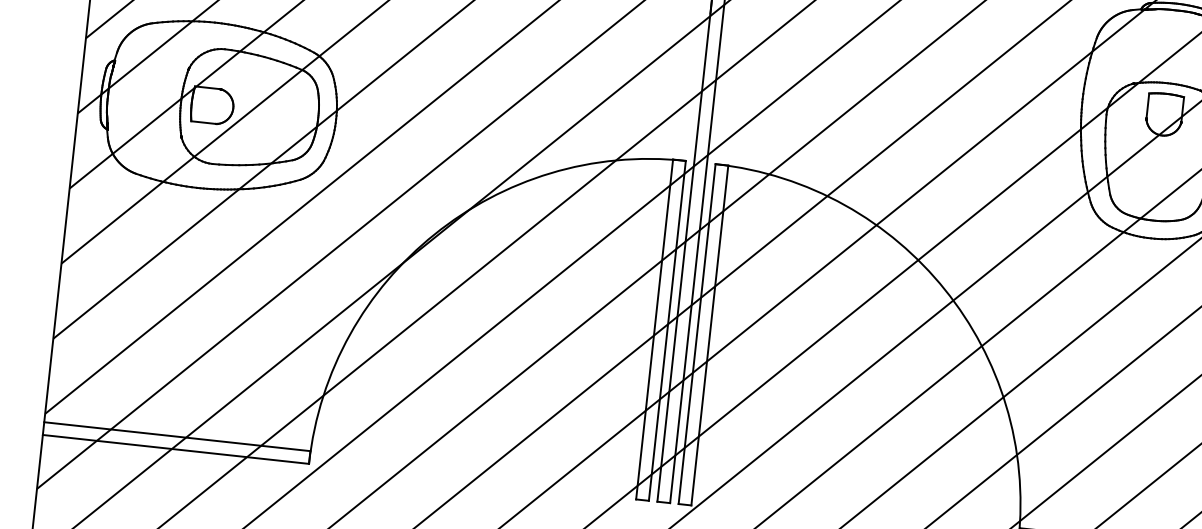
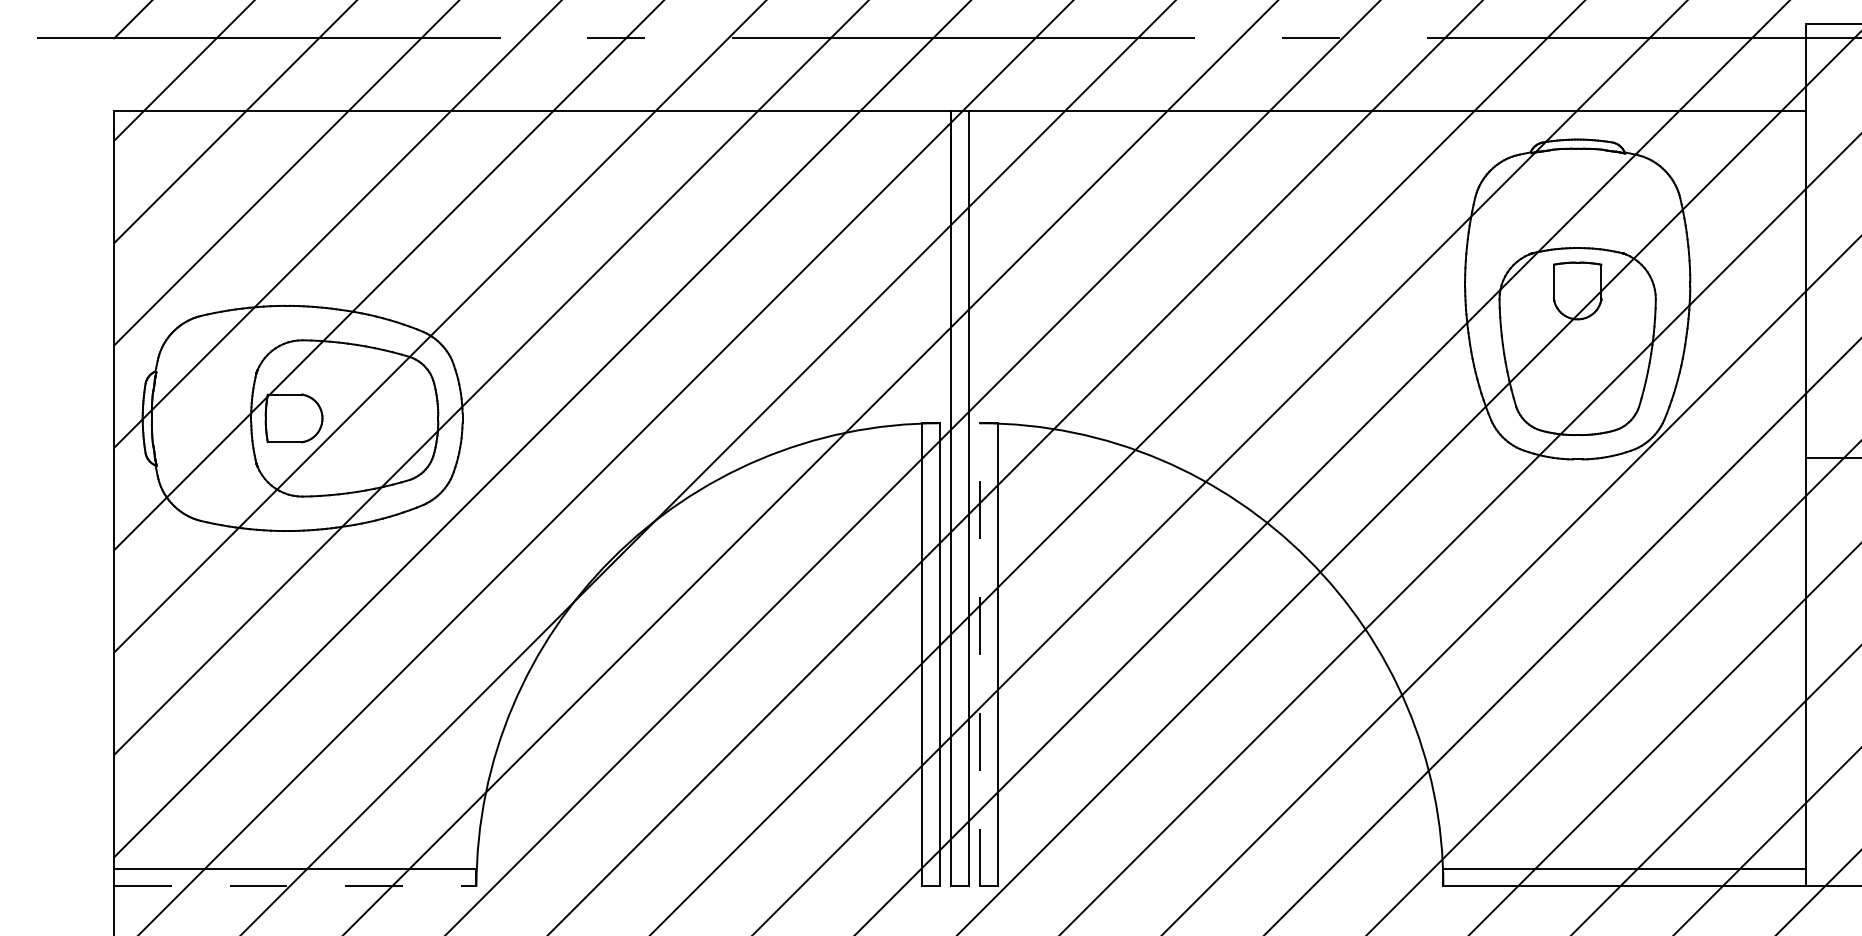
line: (697, 333) -> (980, 654), solid -> dashed
line: (176, 449) -> (295, 886), solid -> dashed

